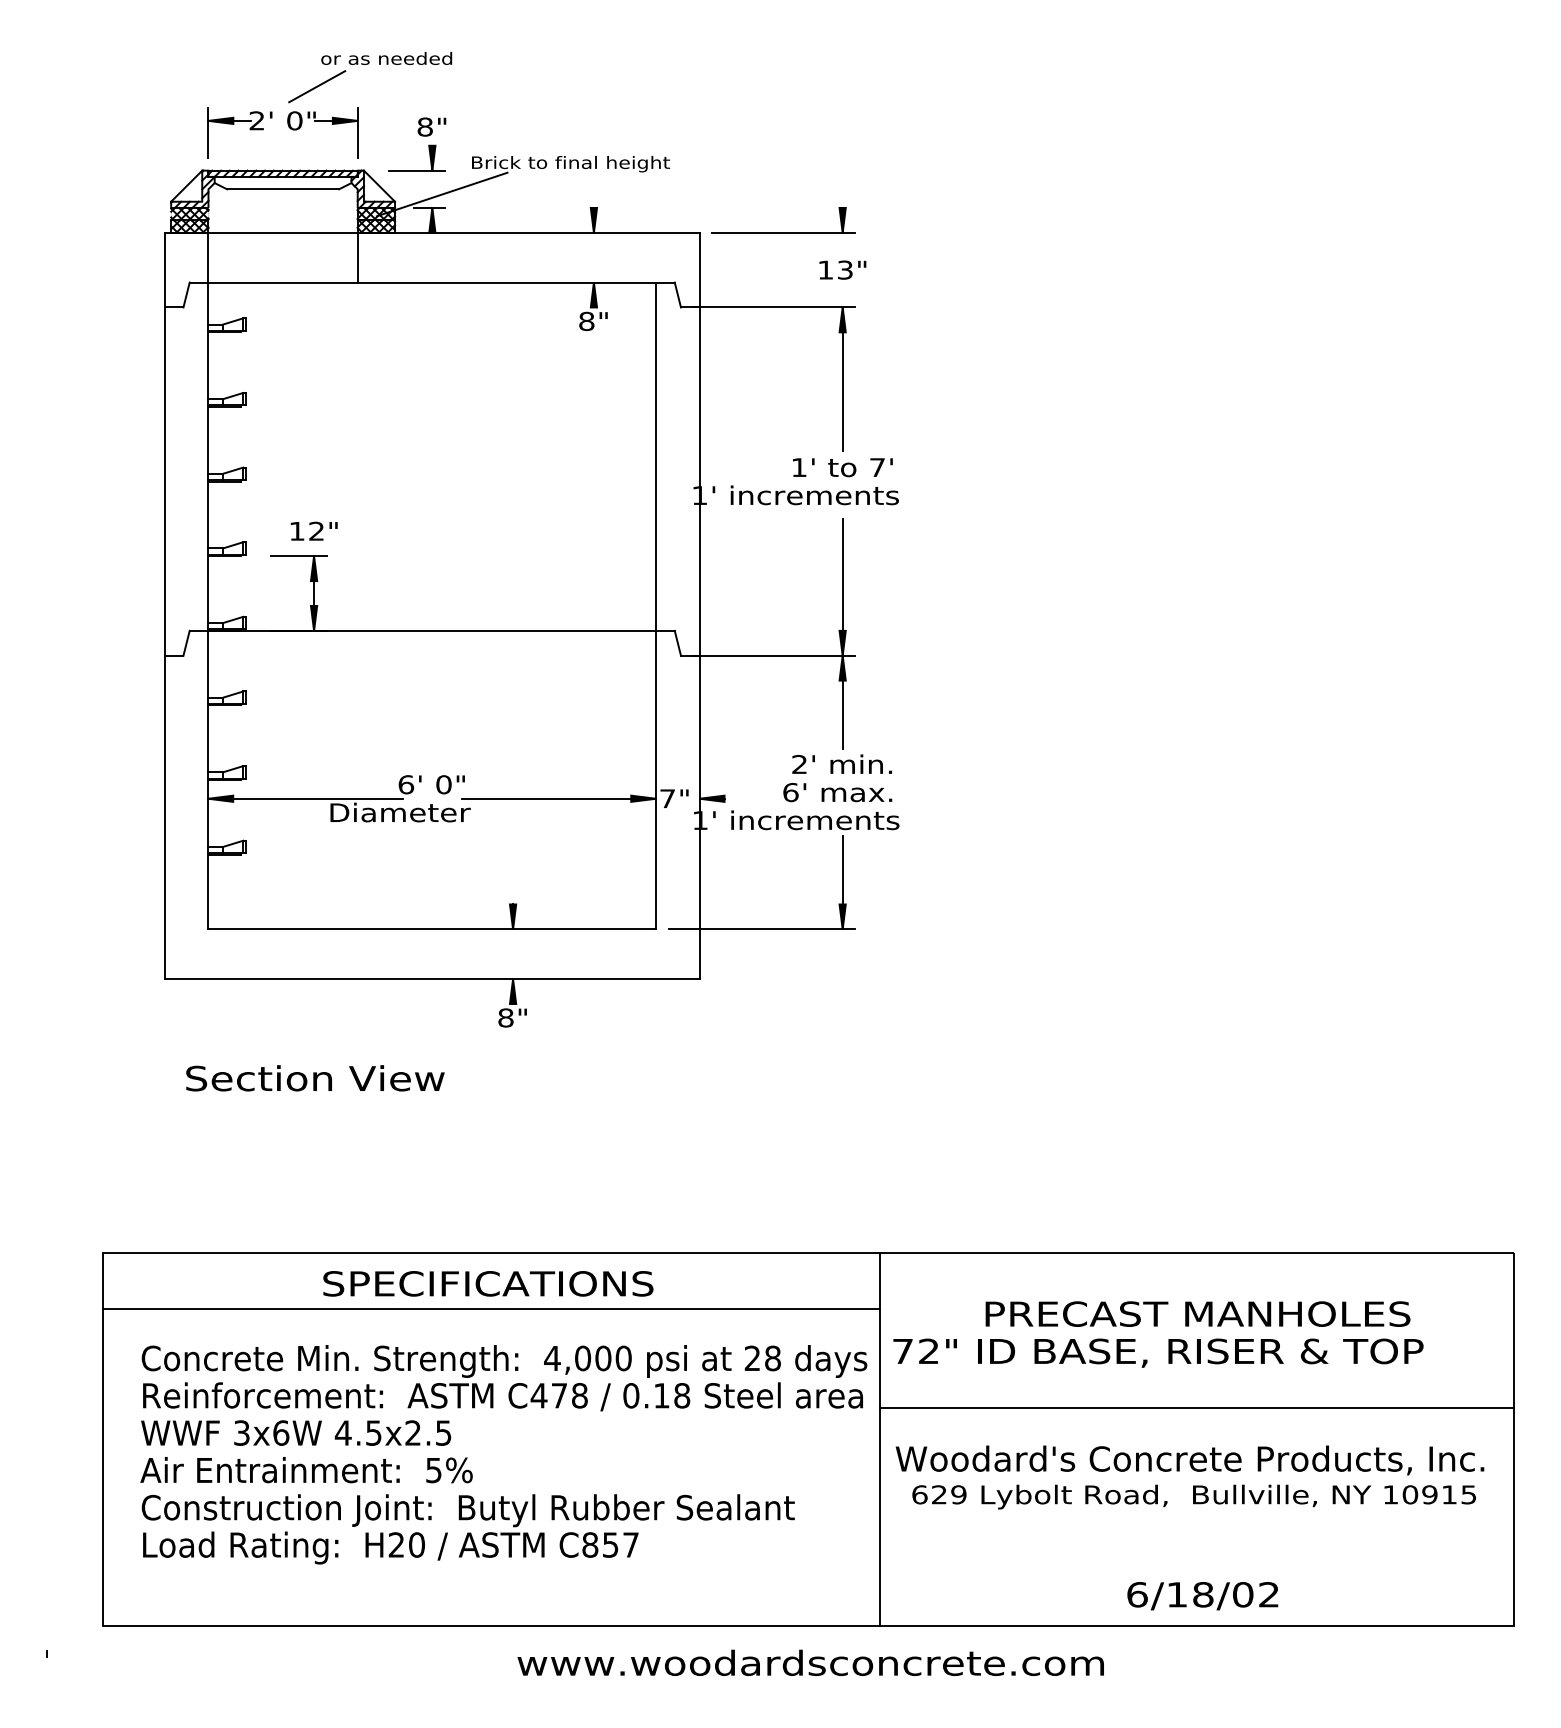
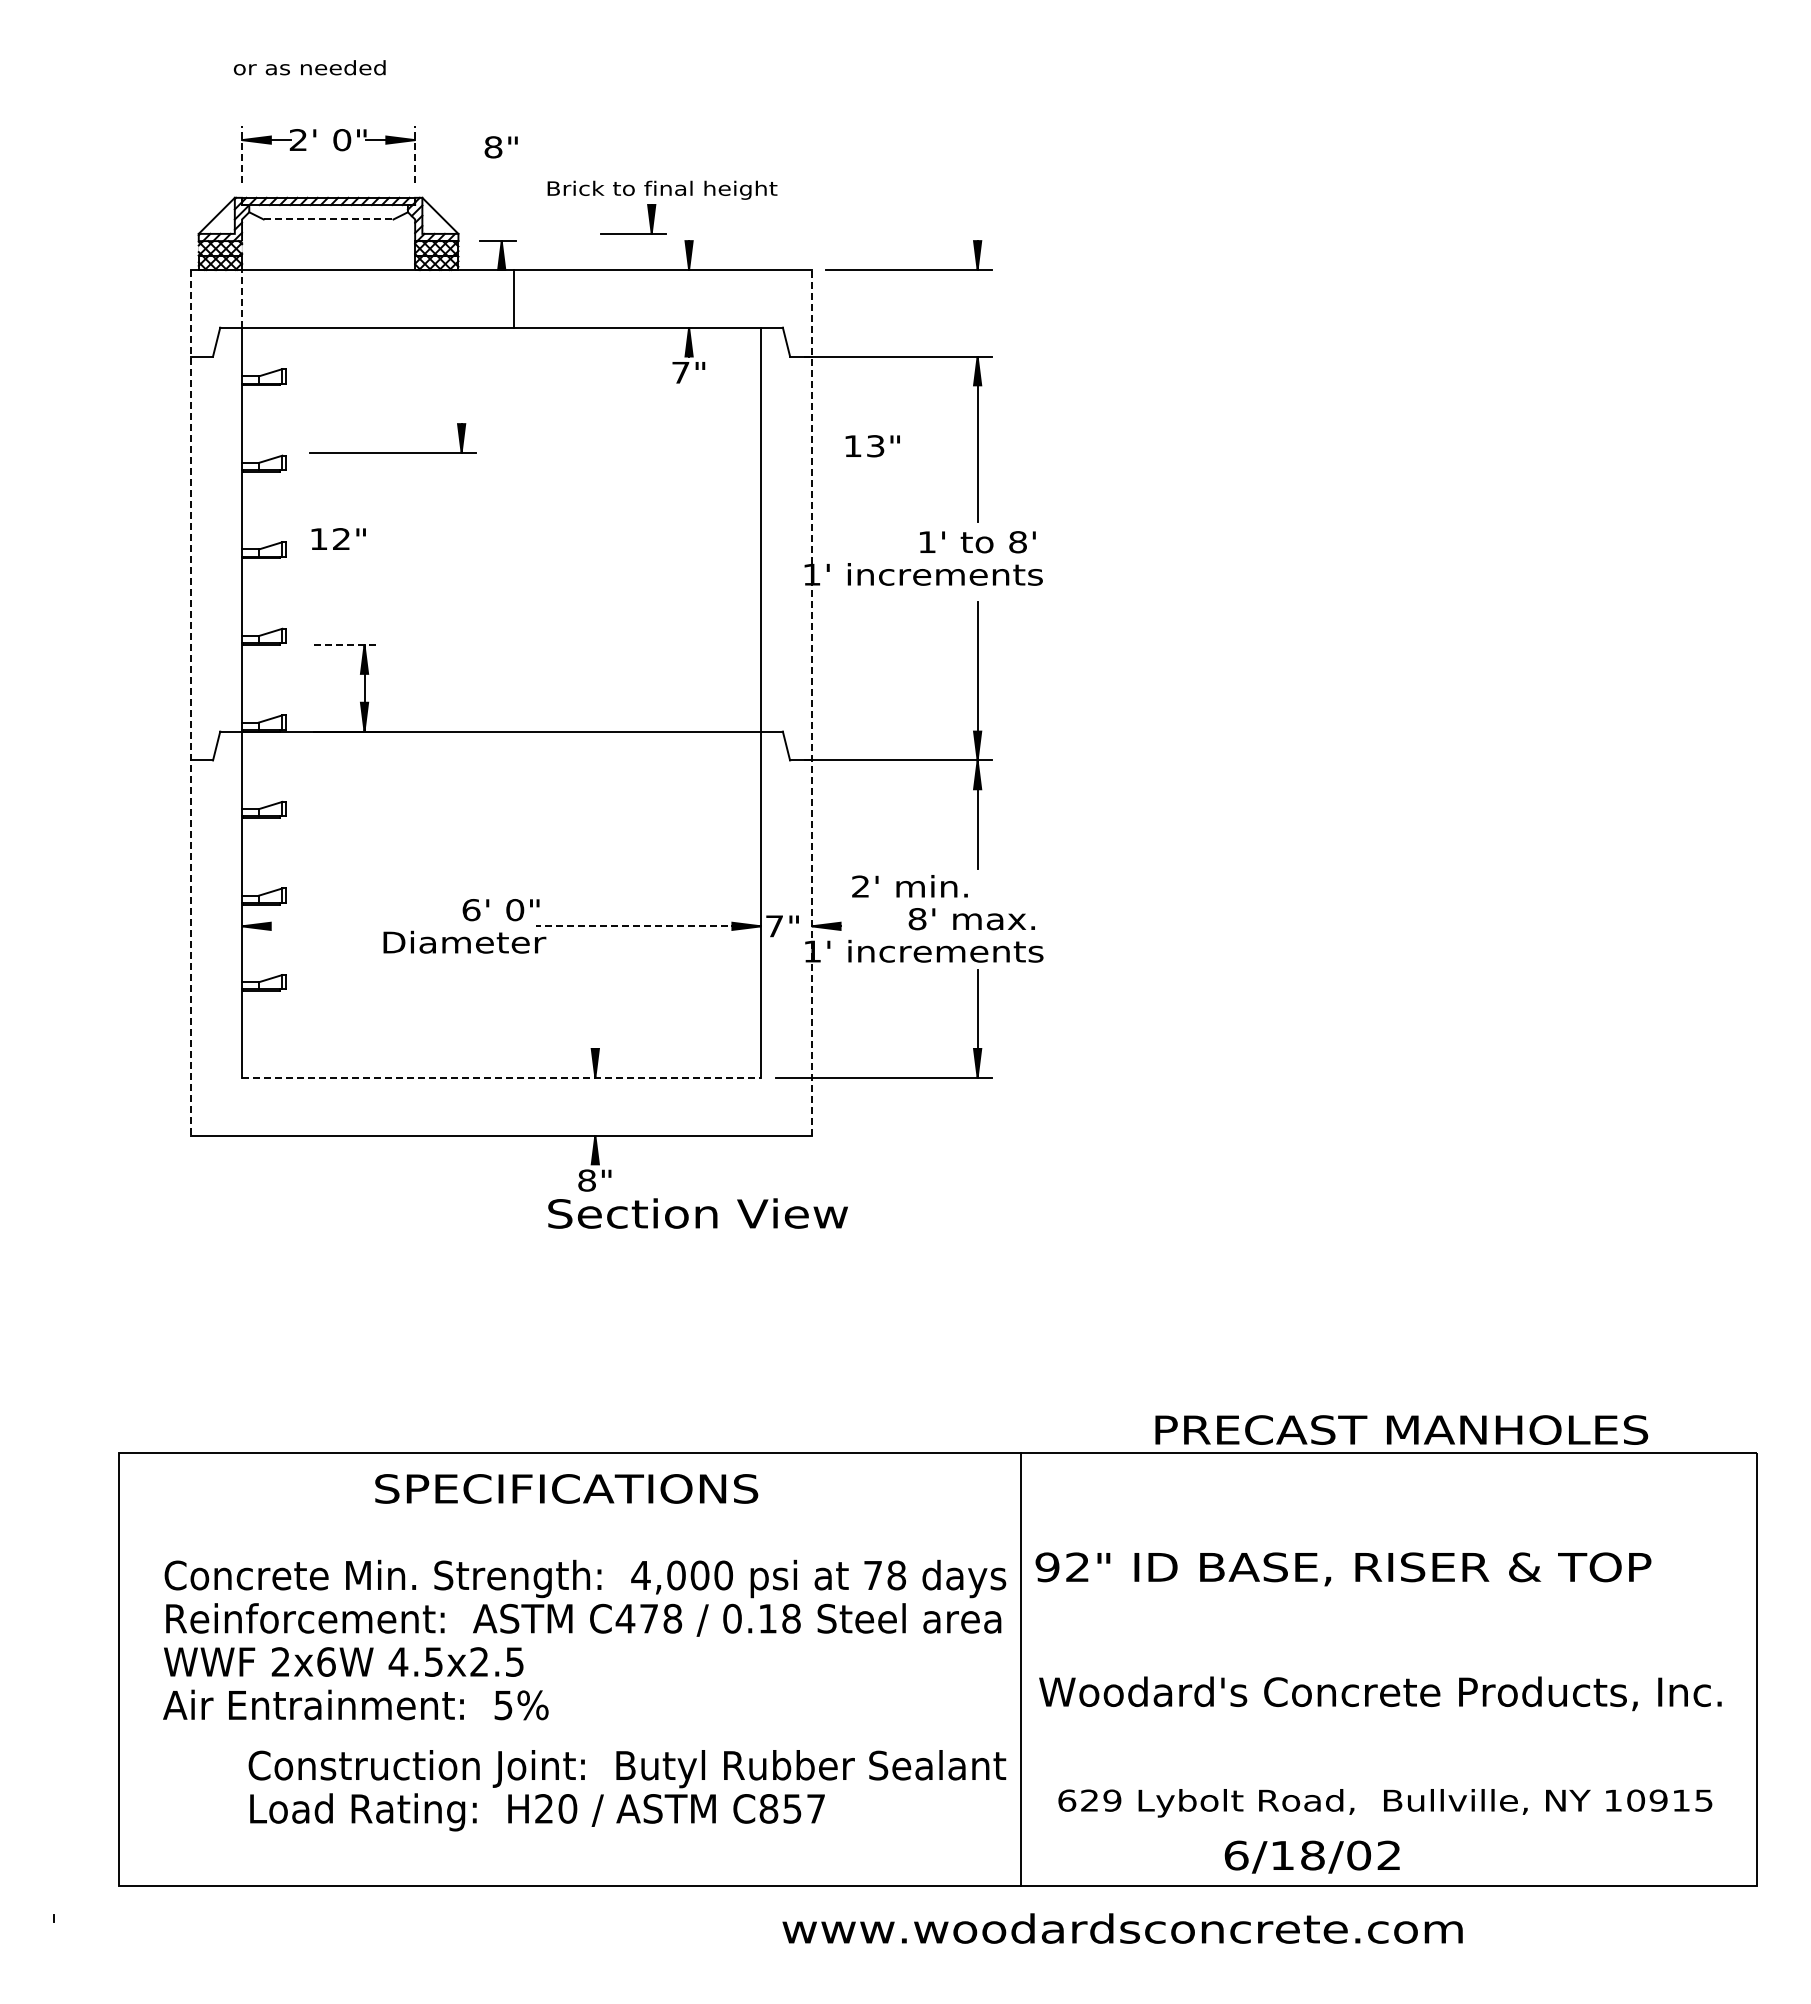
text: (386, 58) -> (309, 67), moved
line: (316, 86) -> (367, 100), removed
line: (208, 133) -> (242, 154), solid -> dashed
line: (358, 133) -> (415, 154), solid -> dashed
part: (416, 170) -> (633, 233), moved
line: (283, 189) -> (328, 219), solid -> dashed
line: (441, 194) -> (512, 225), removed
line: (207, 257) -> (241, 298), solid -> dashed
line: (358, 257) -> (514, 298), moved
text: (842, 270) -> (872, 446), moved
text: (586, 321) -> (680, 372), 8" -> 7"
part: (338, 390) -> (392, 452), added
text: (877, 467) -> (1017, 542), 7' -> 8'
text: (314, 530) -> (338, 538), moved
line: (298, 556) -> (346, 645), solid -> dashed
line: (164, 605) -> (191, 702), solid -> dashed
line: (699, 605) -> (811, 702), solid -> dashed
text: (841, 764) -> (909, 886), moved
text: (790, 792) -> (917, 919), 6' -> 8'
line: (305, 798) -> (354, 926), removed
line: (558, 798) -> (648, 926), solid -> dashed
line: (432, 929) -> (501, 1077), solid -> dashed
text: (314, 1078) -> (697, 1213), moved
line: (490, 1308) -> (569, 1517), removed
text: (1197, 1313) -> (1401, 1429), moved
text: (902, 1351) -> (1047, 1567), 72" -> 92"
text: (752, 1357) -> (872, 1574), 28 -> 78
line: (1196, 1408) -> (1388, 1633), removed
text: (241, 1432) -> (280, 1661), 3x6W -> 2x6W
text: (1194, 1497) -> (1385, 1803), moved
text: (468, 1529) -> (627, 1790), moved
text: (1202, 1595) -> (1311, 1856), moved
text: (810, 1662) -> (1122, 1928), moved

